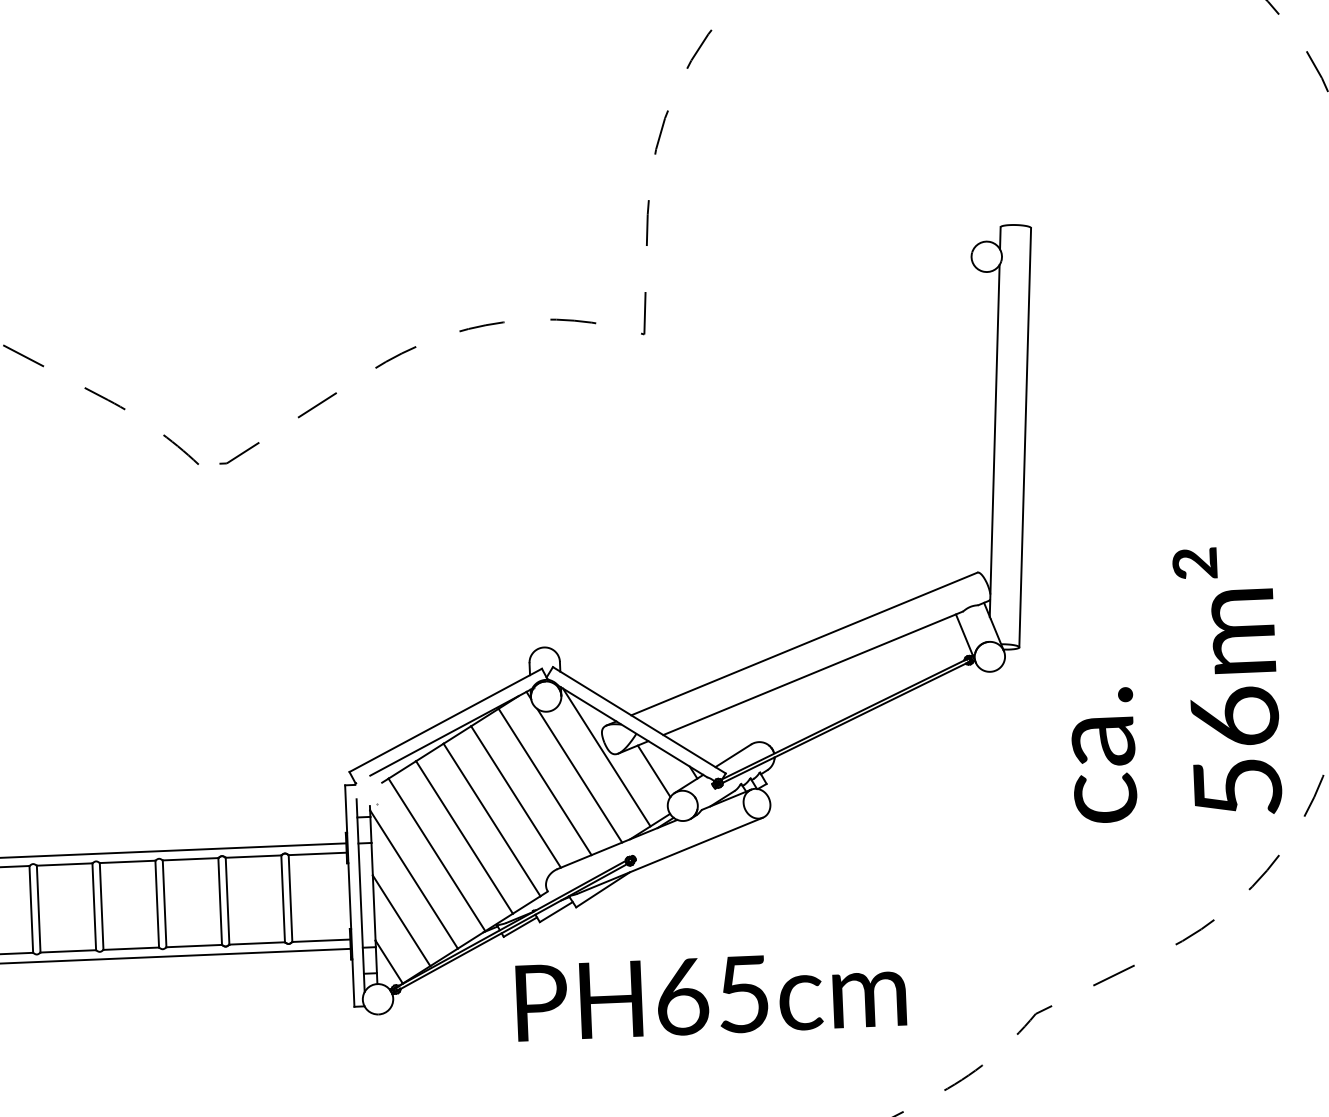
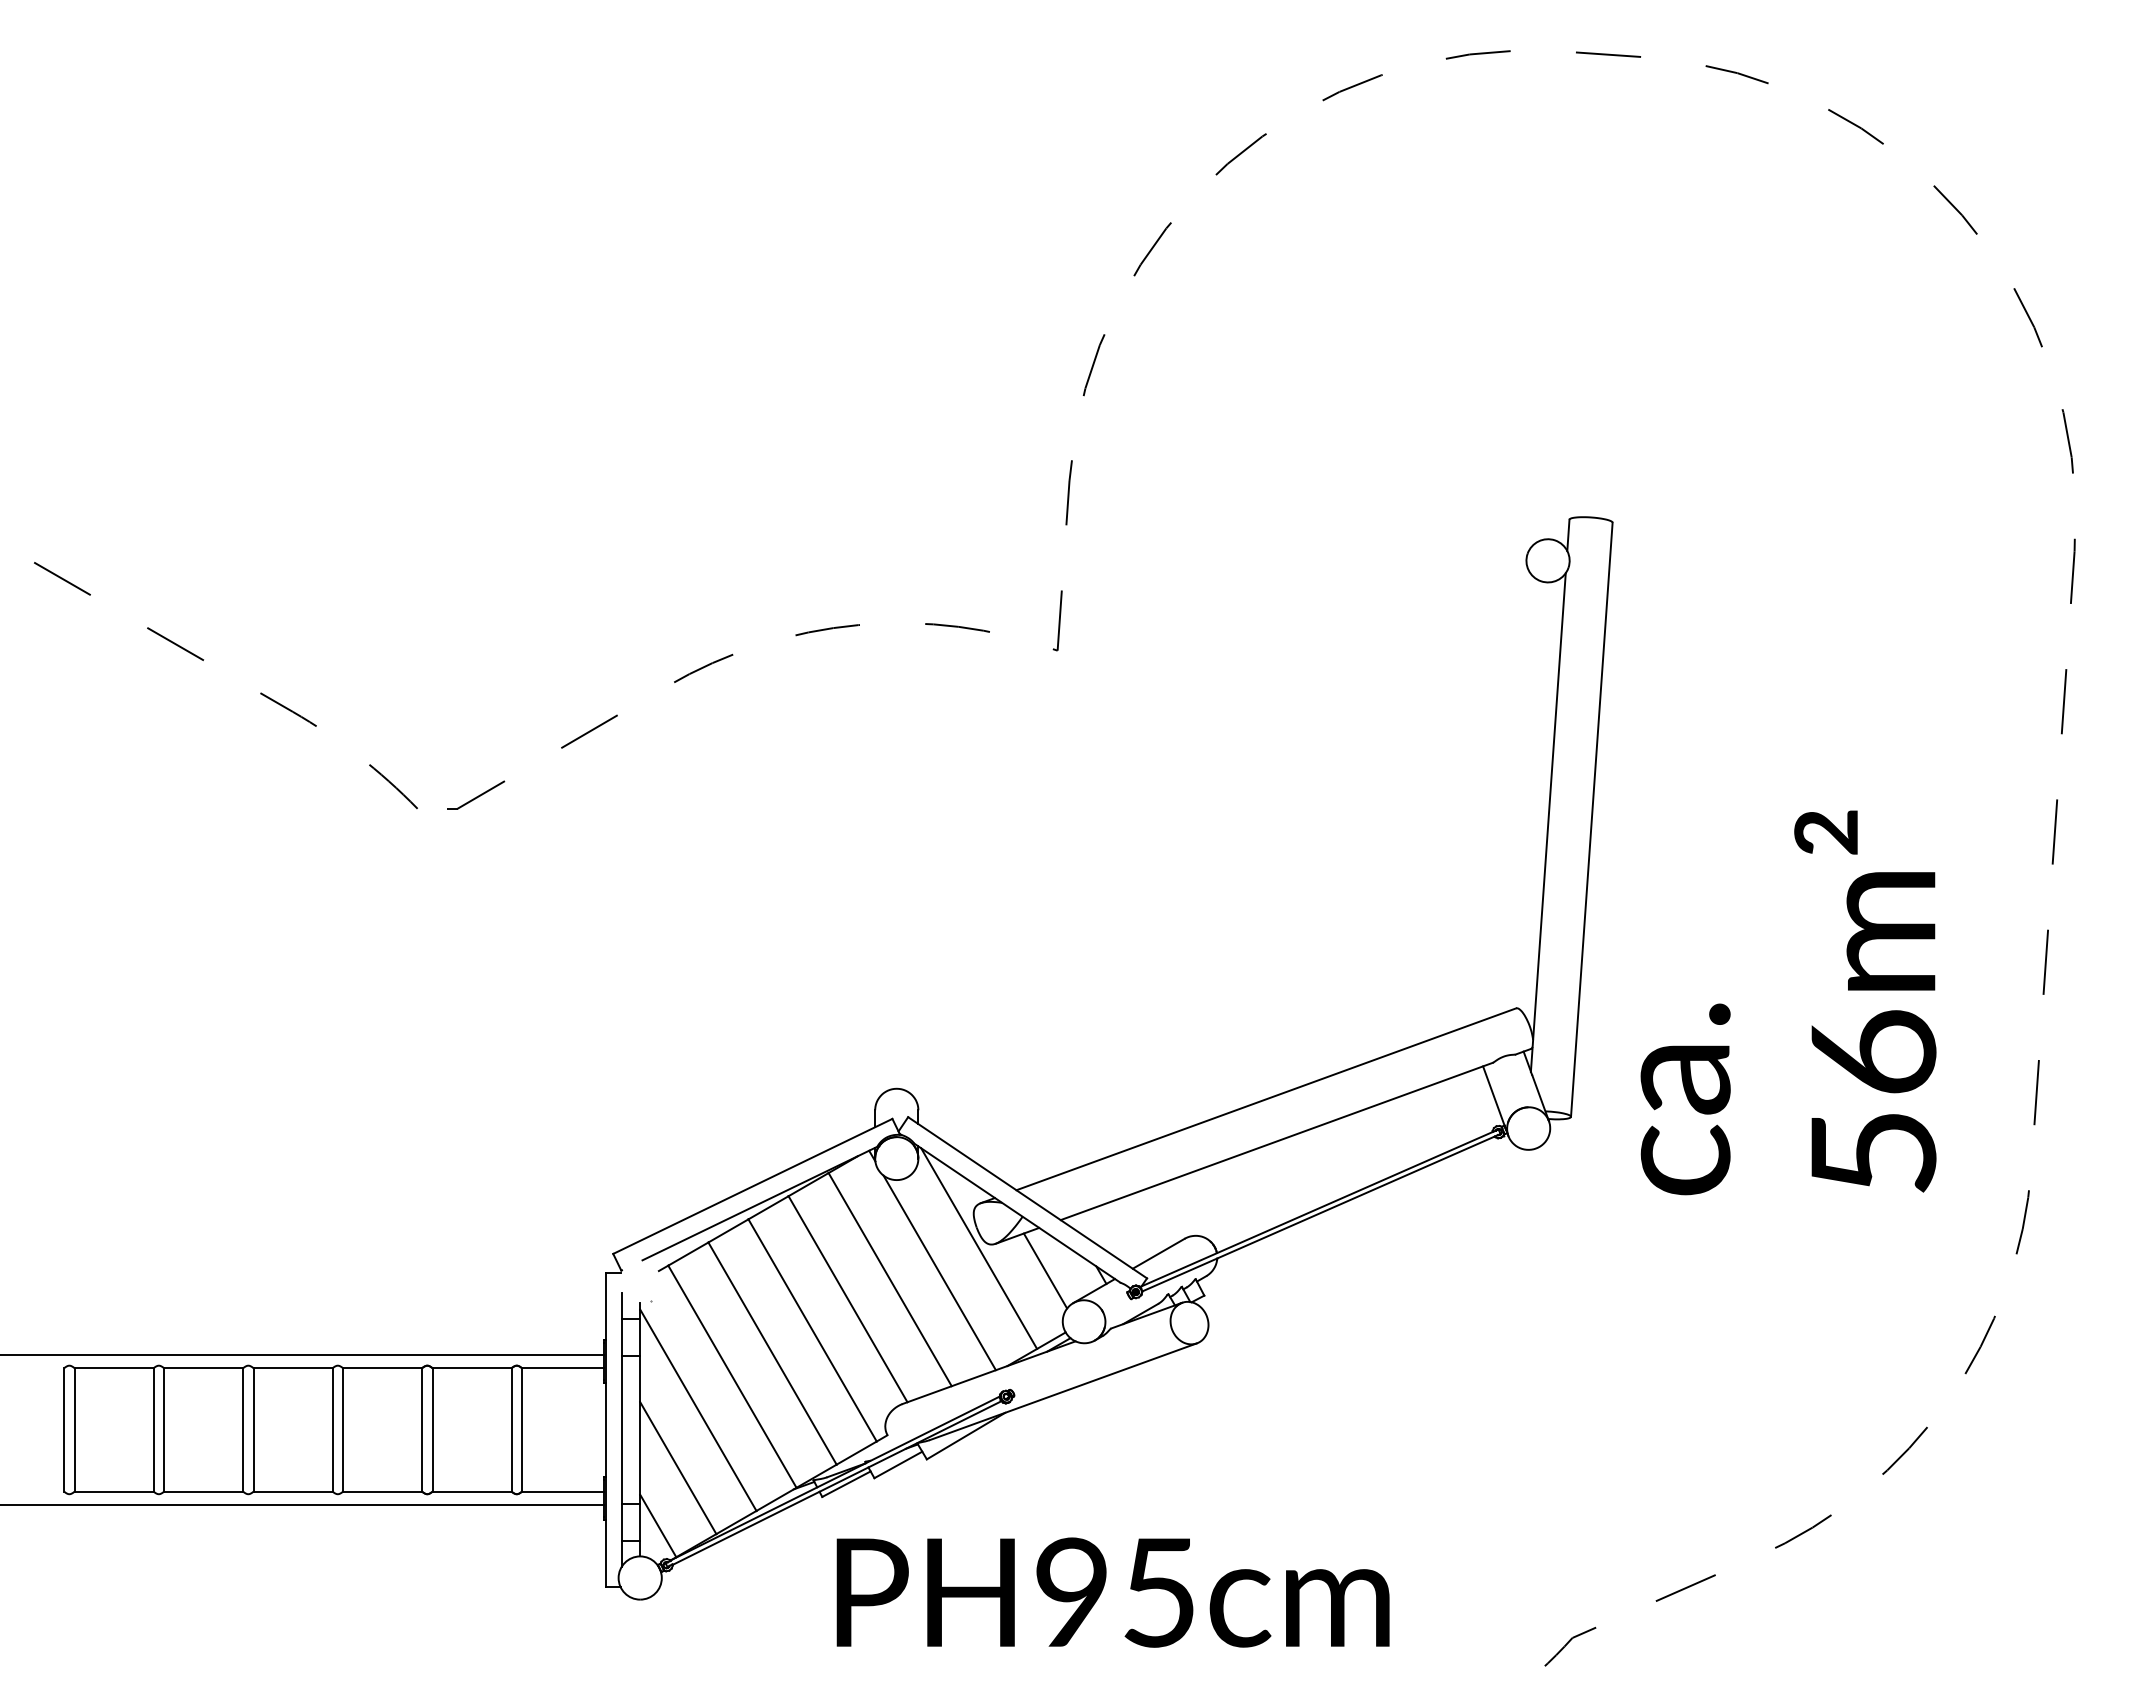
text: (1173, 684) -> (1788, 1002), moved
text: (682, 996) -> (1072, 1592), PH65cm -> PH95cm

